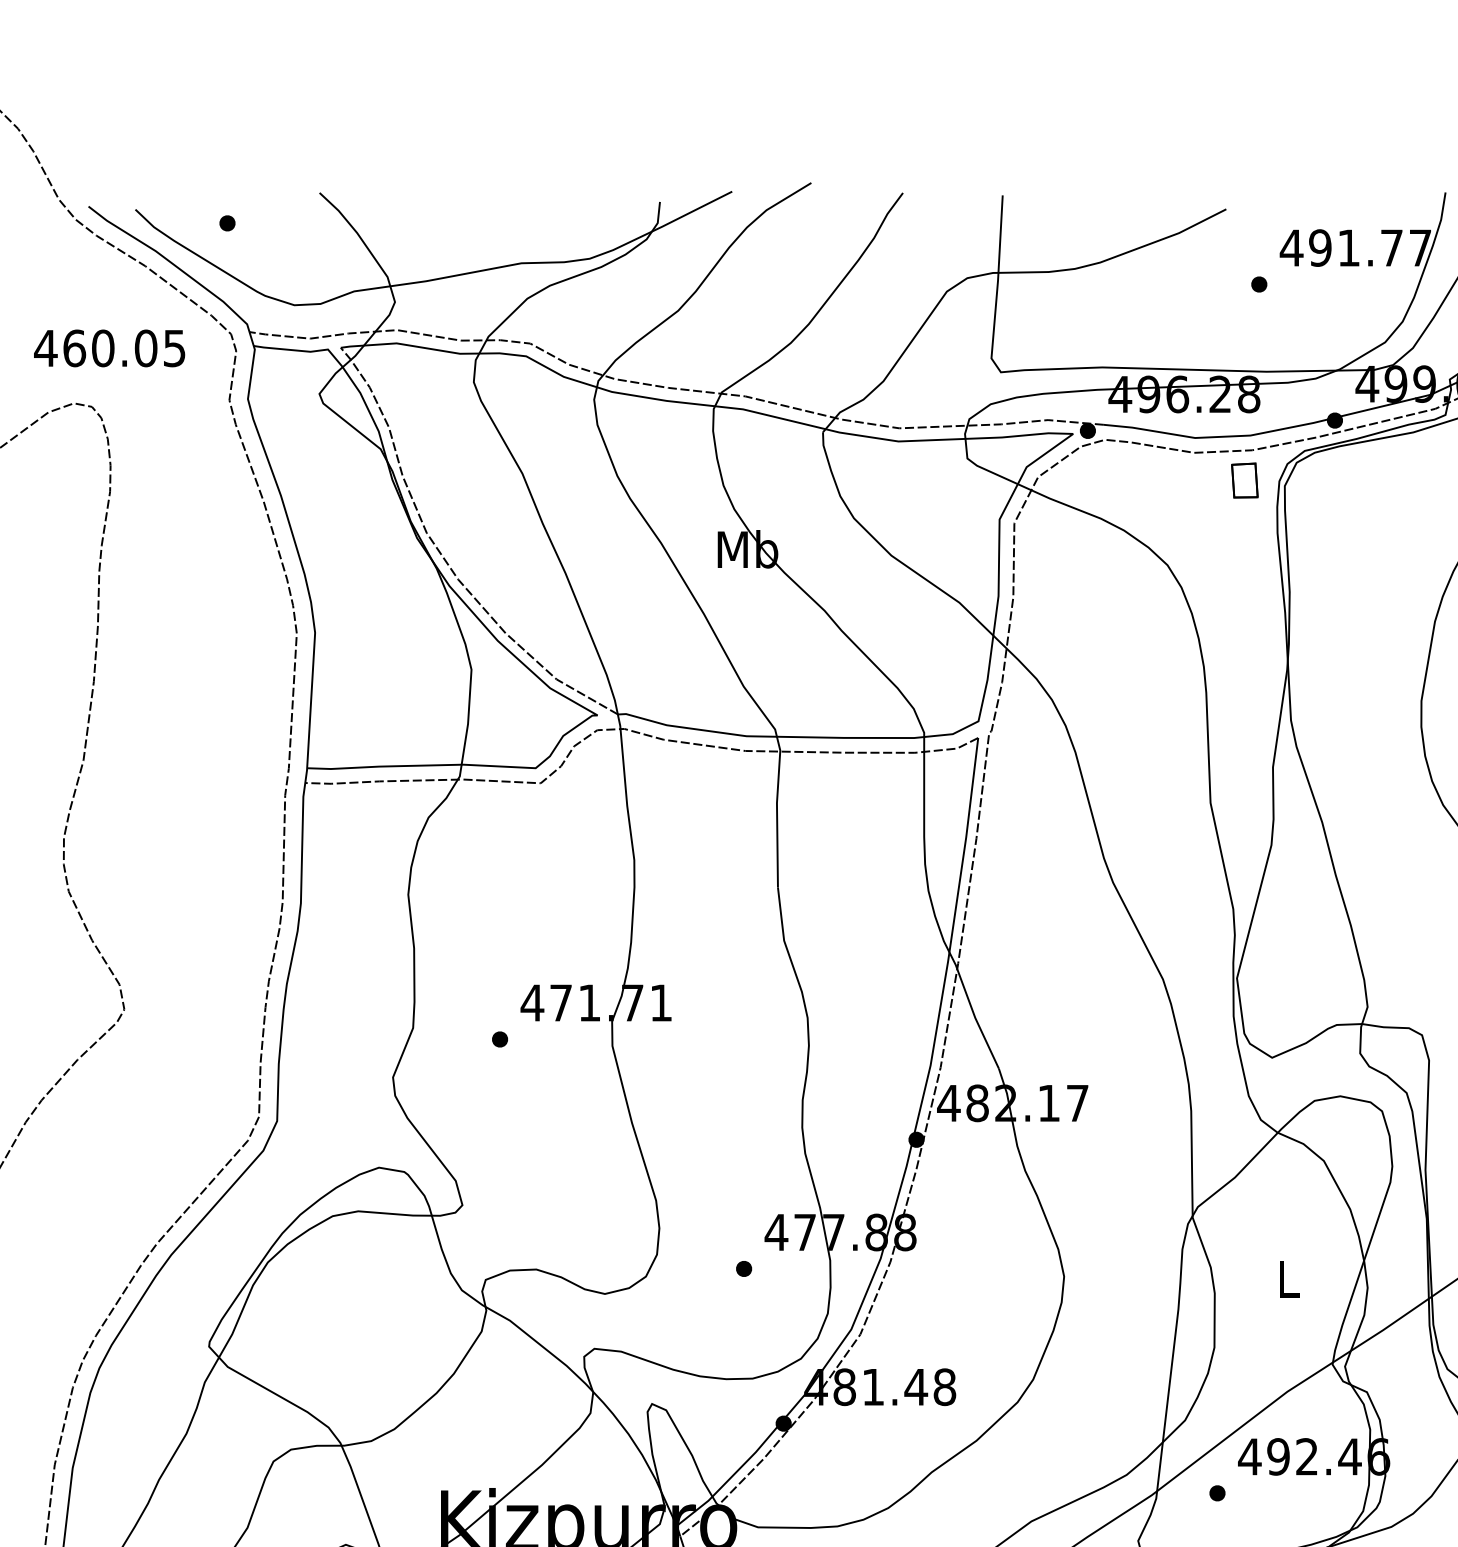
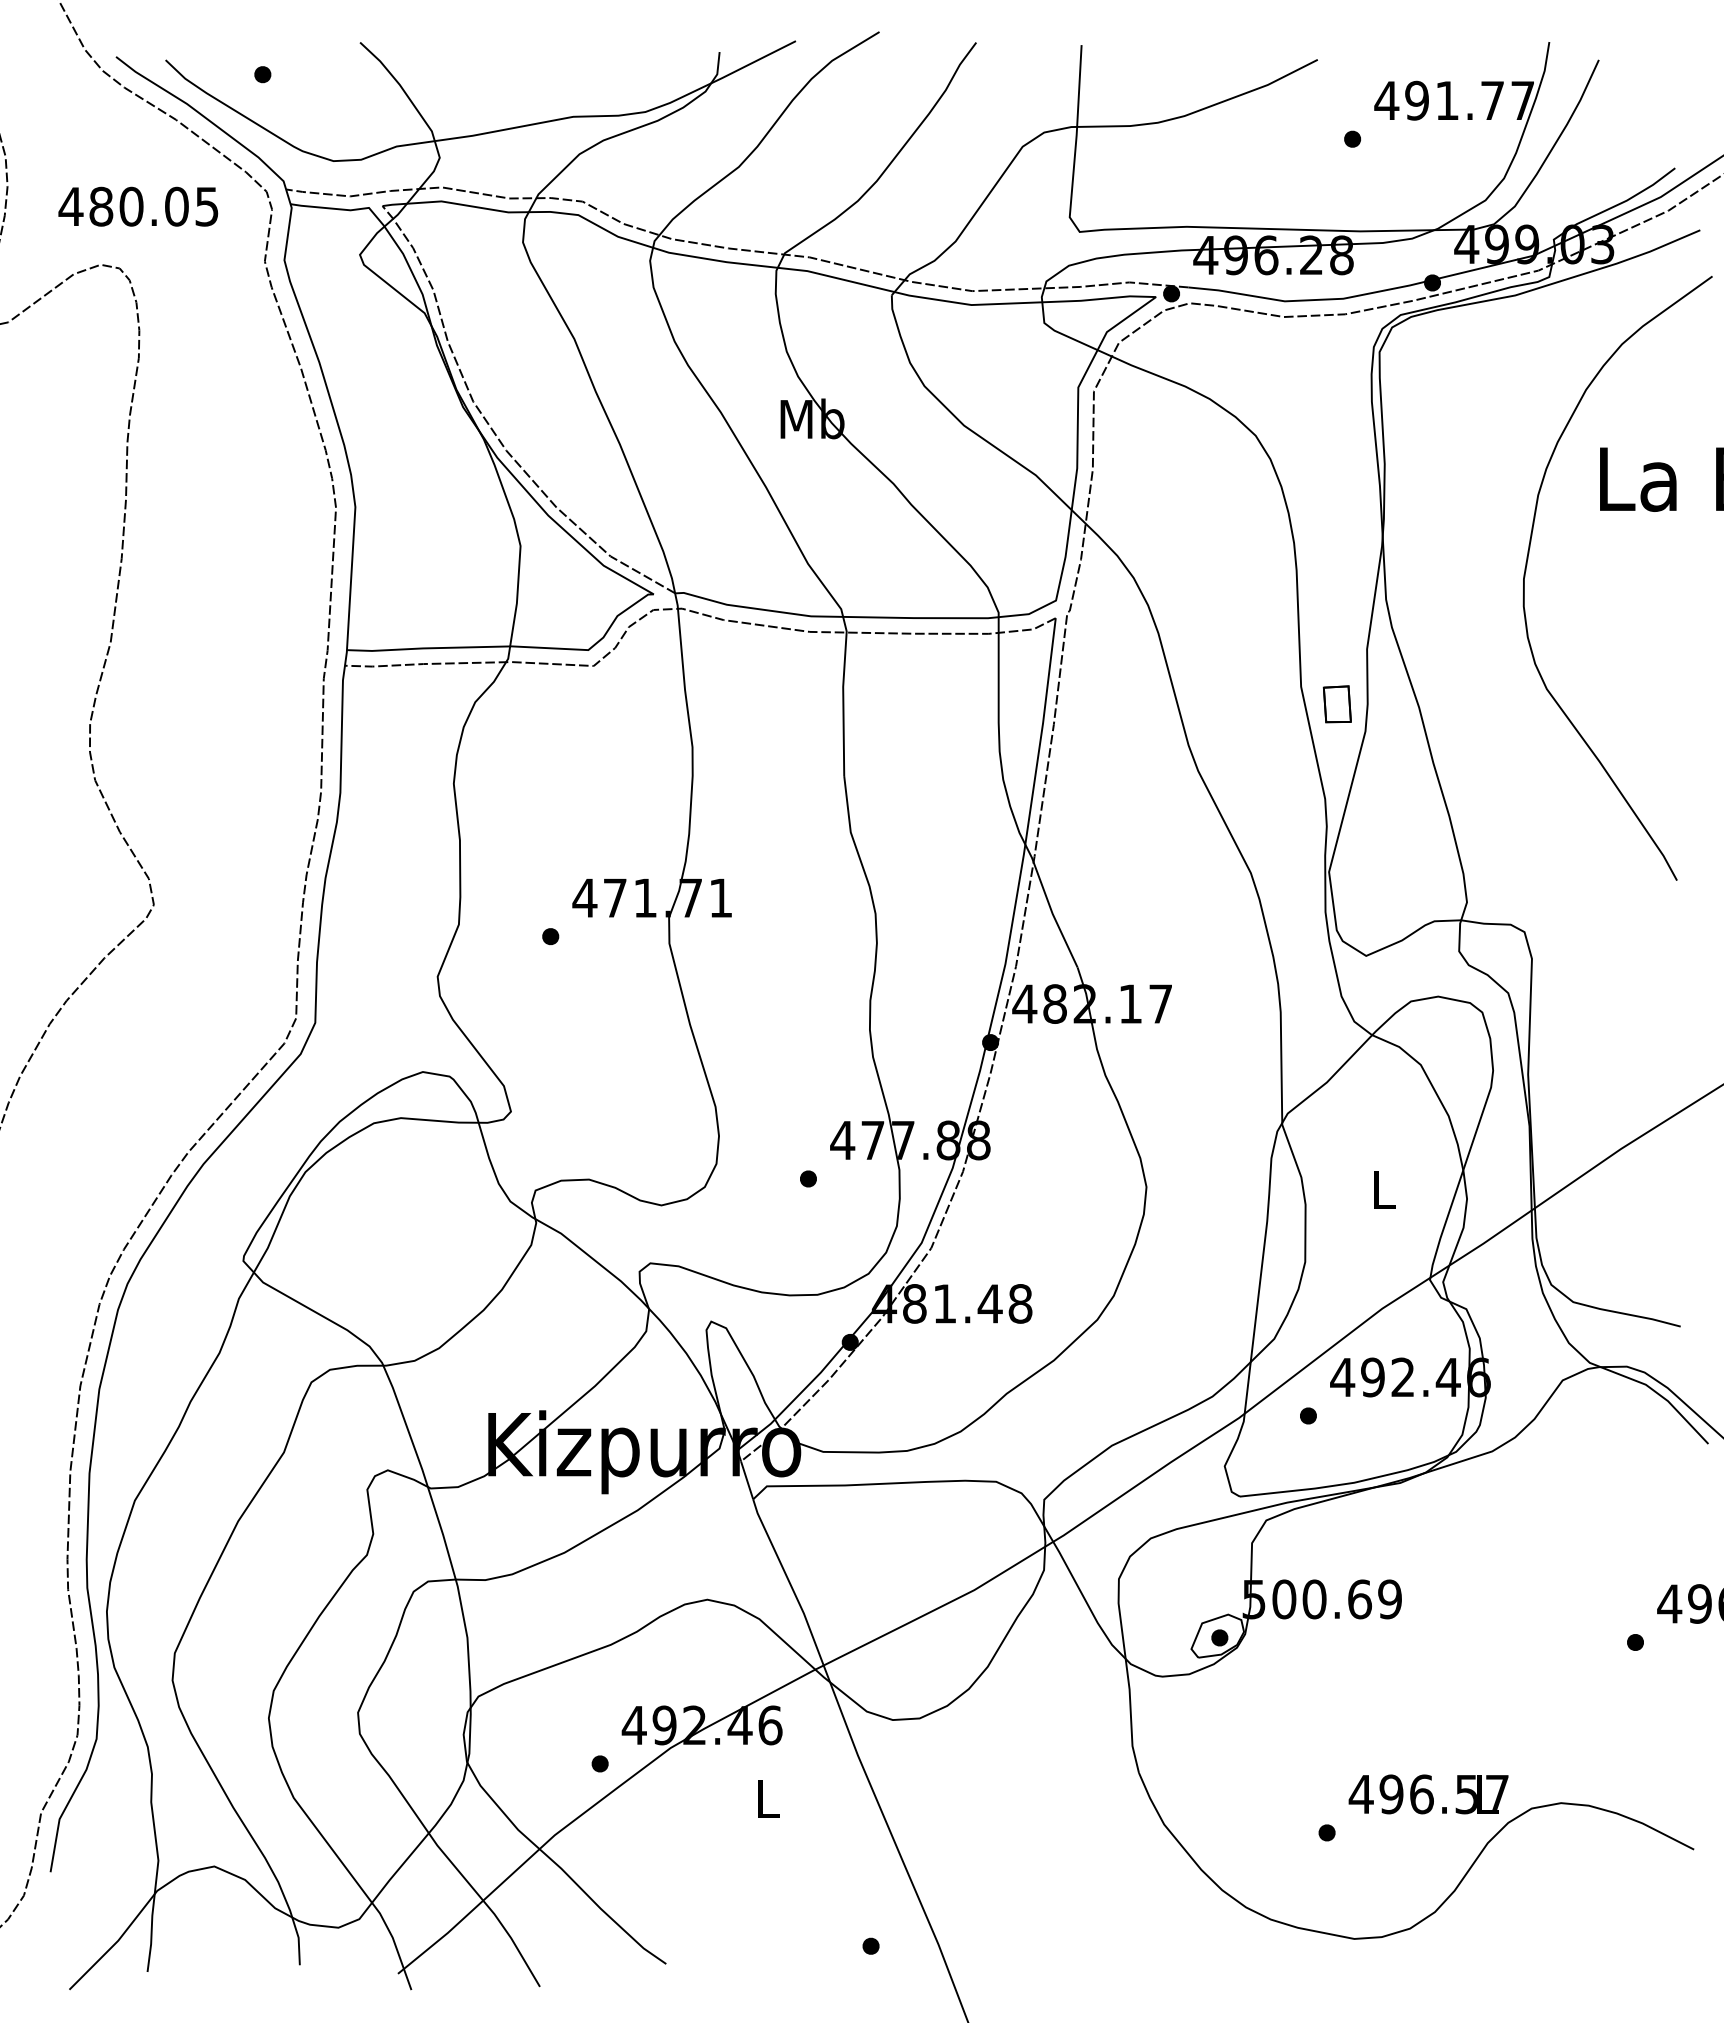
text: (74, 348) -> (101, 206), 460.05 -> 480.05
part: (1244, 480) -> (1336, 704), moved

